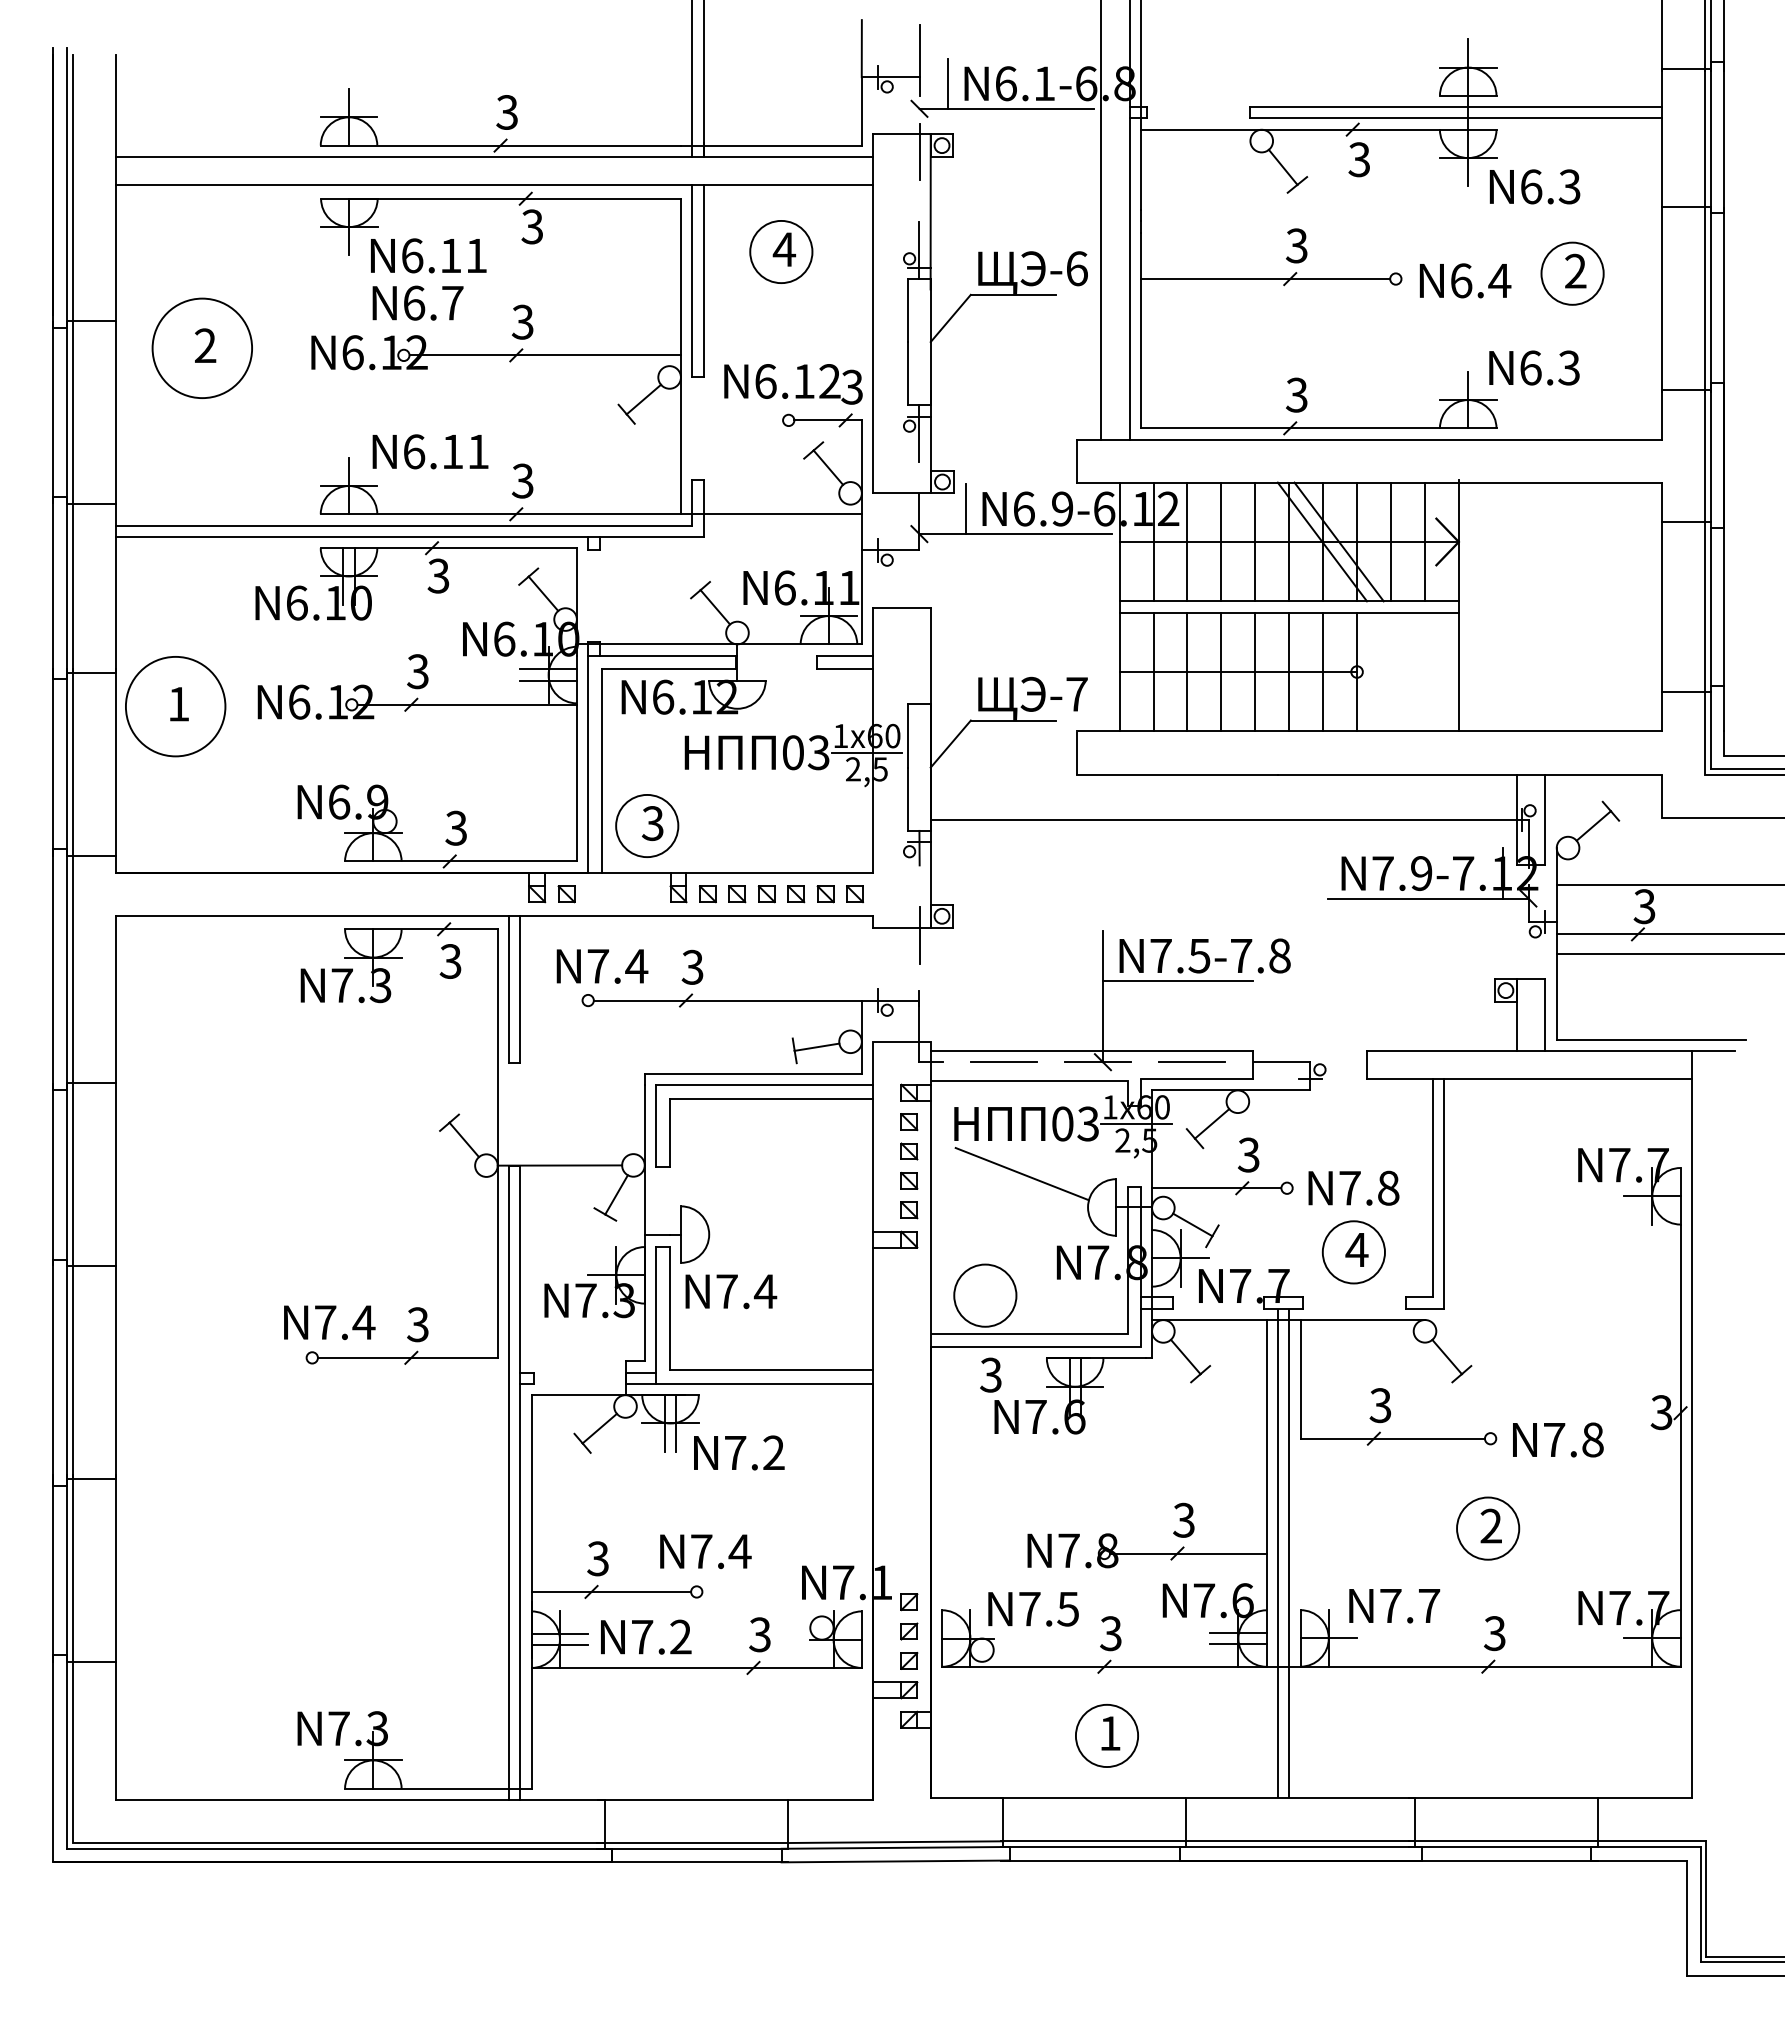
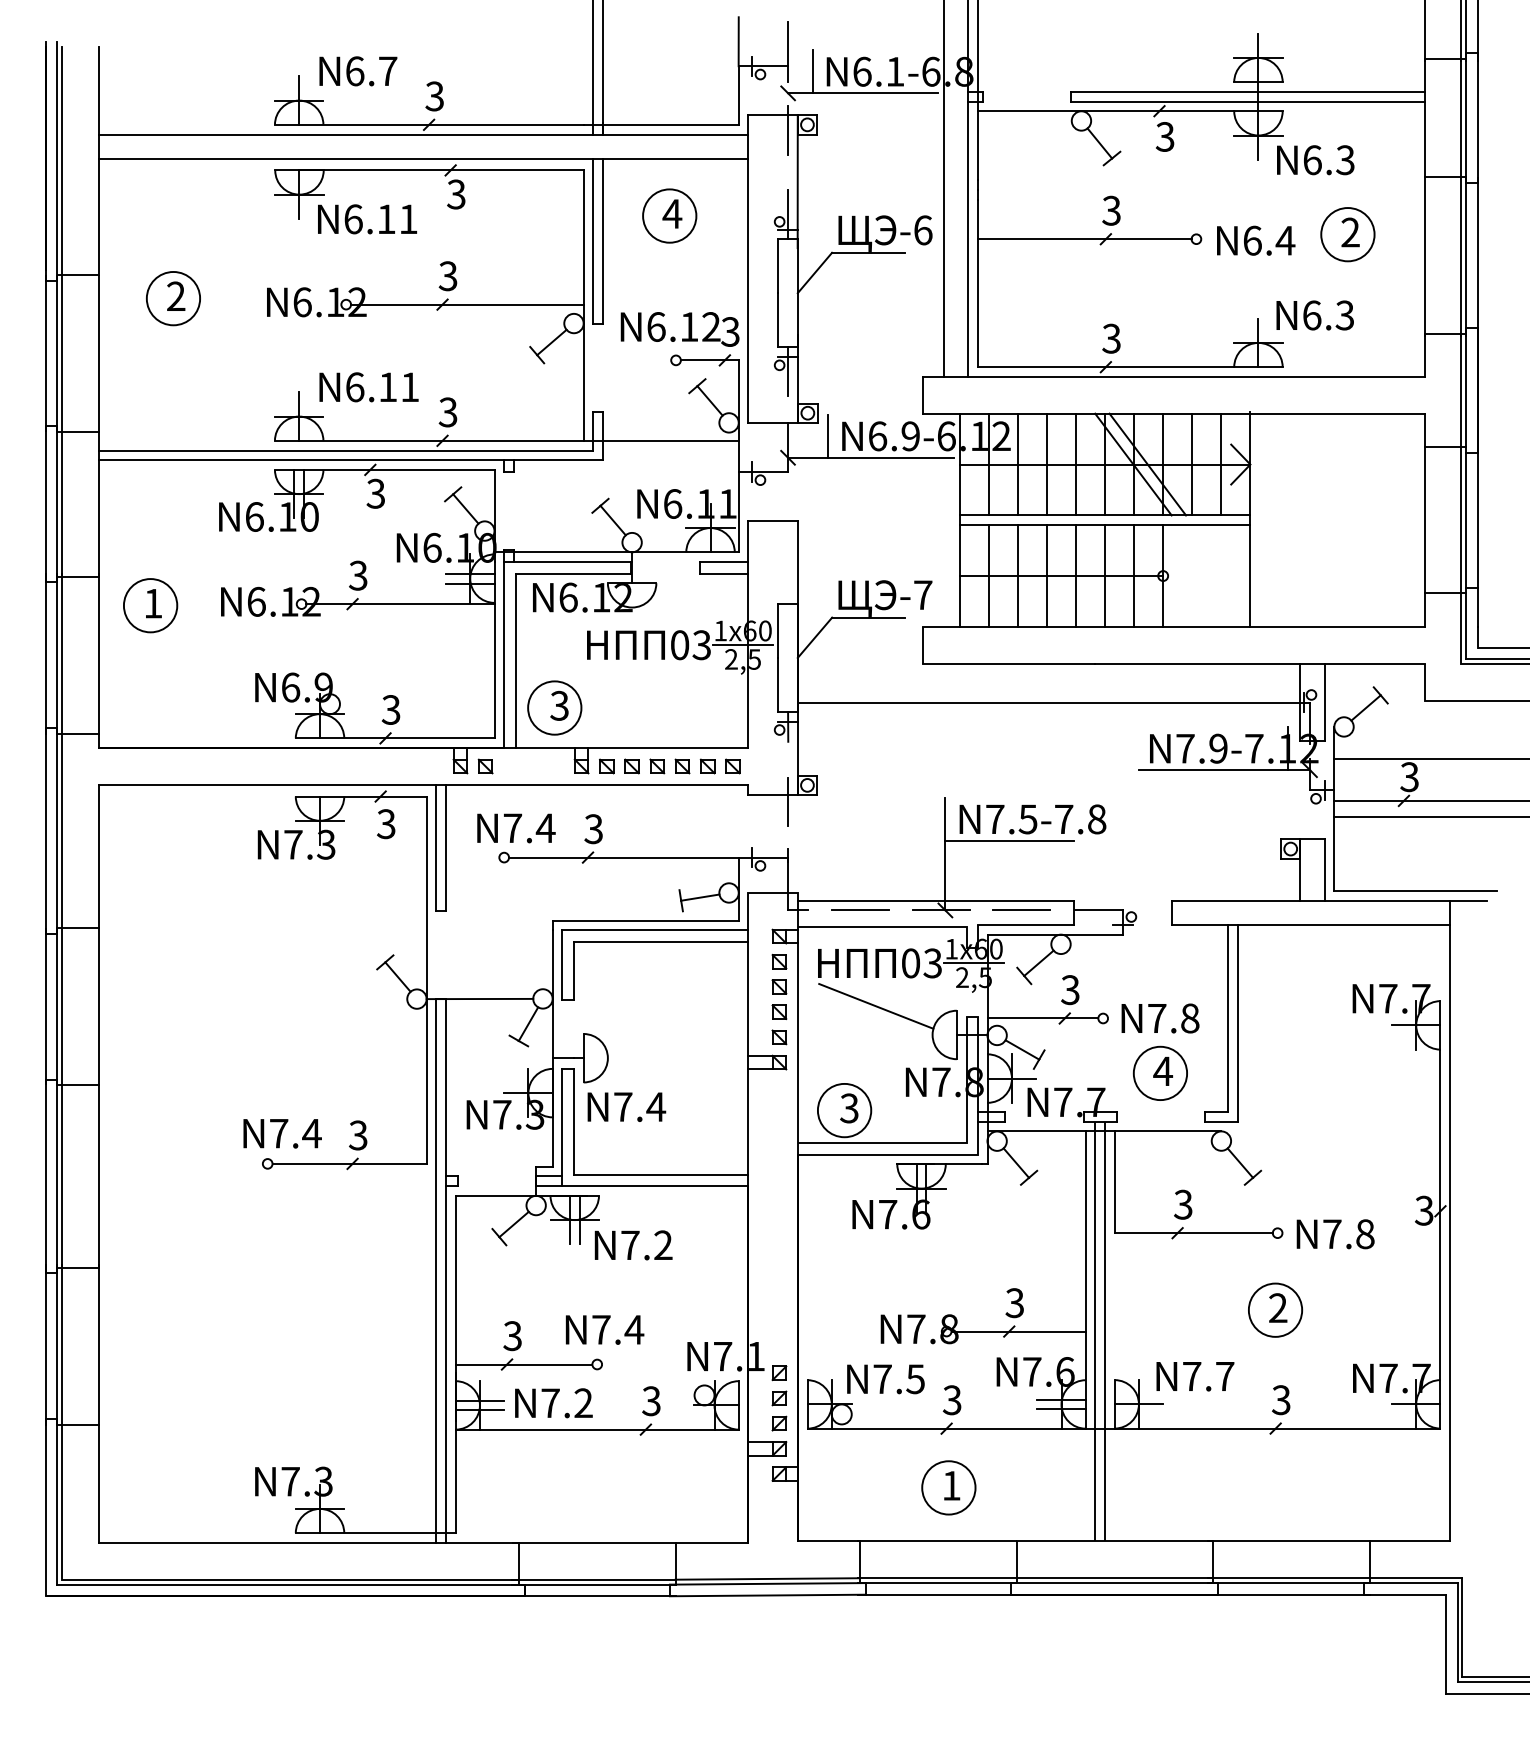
text: (417, 302) -> (357, 70), moved
circle: (202, 348) -> (173, 298), size x0.62
circle: (175, 706) -> (150, 605), size x0.62
text: (990, 1374) -> (848, 1107), moved

